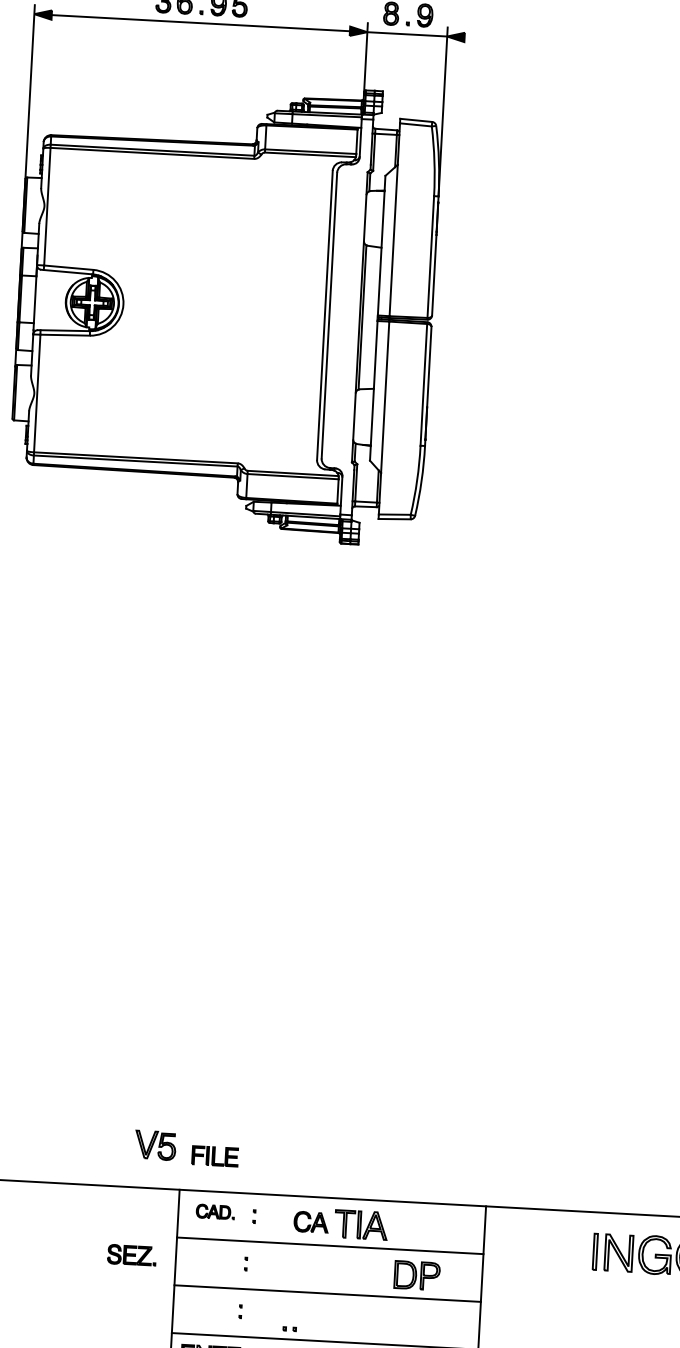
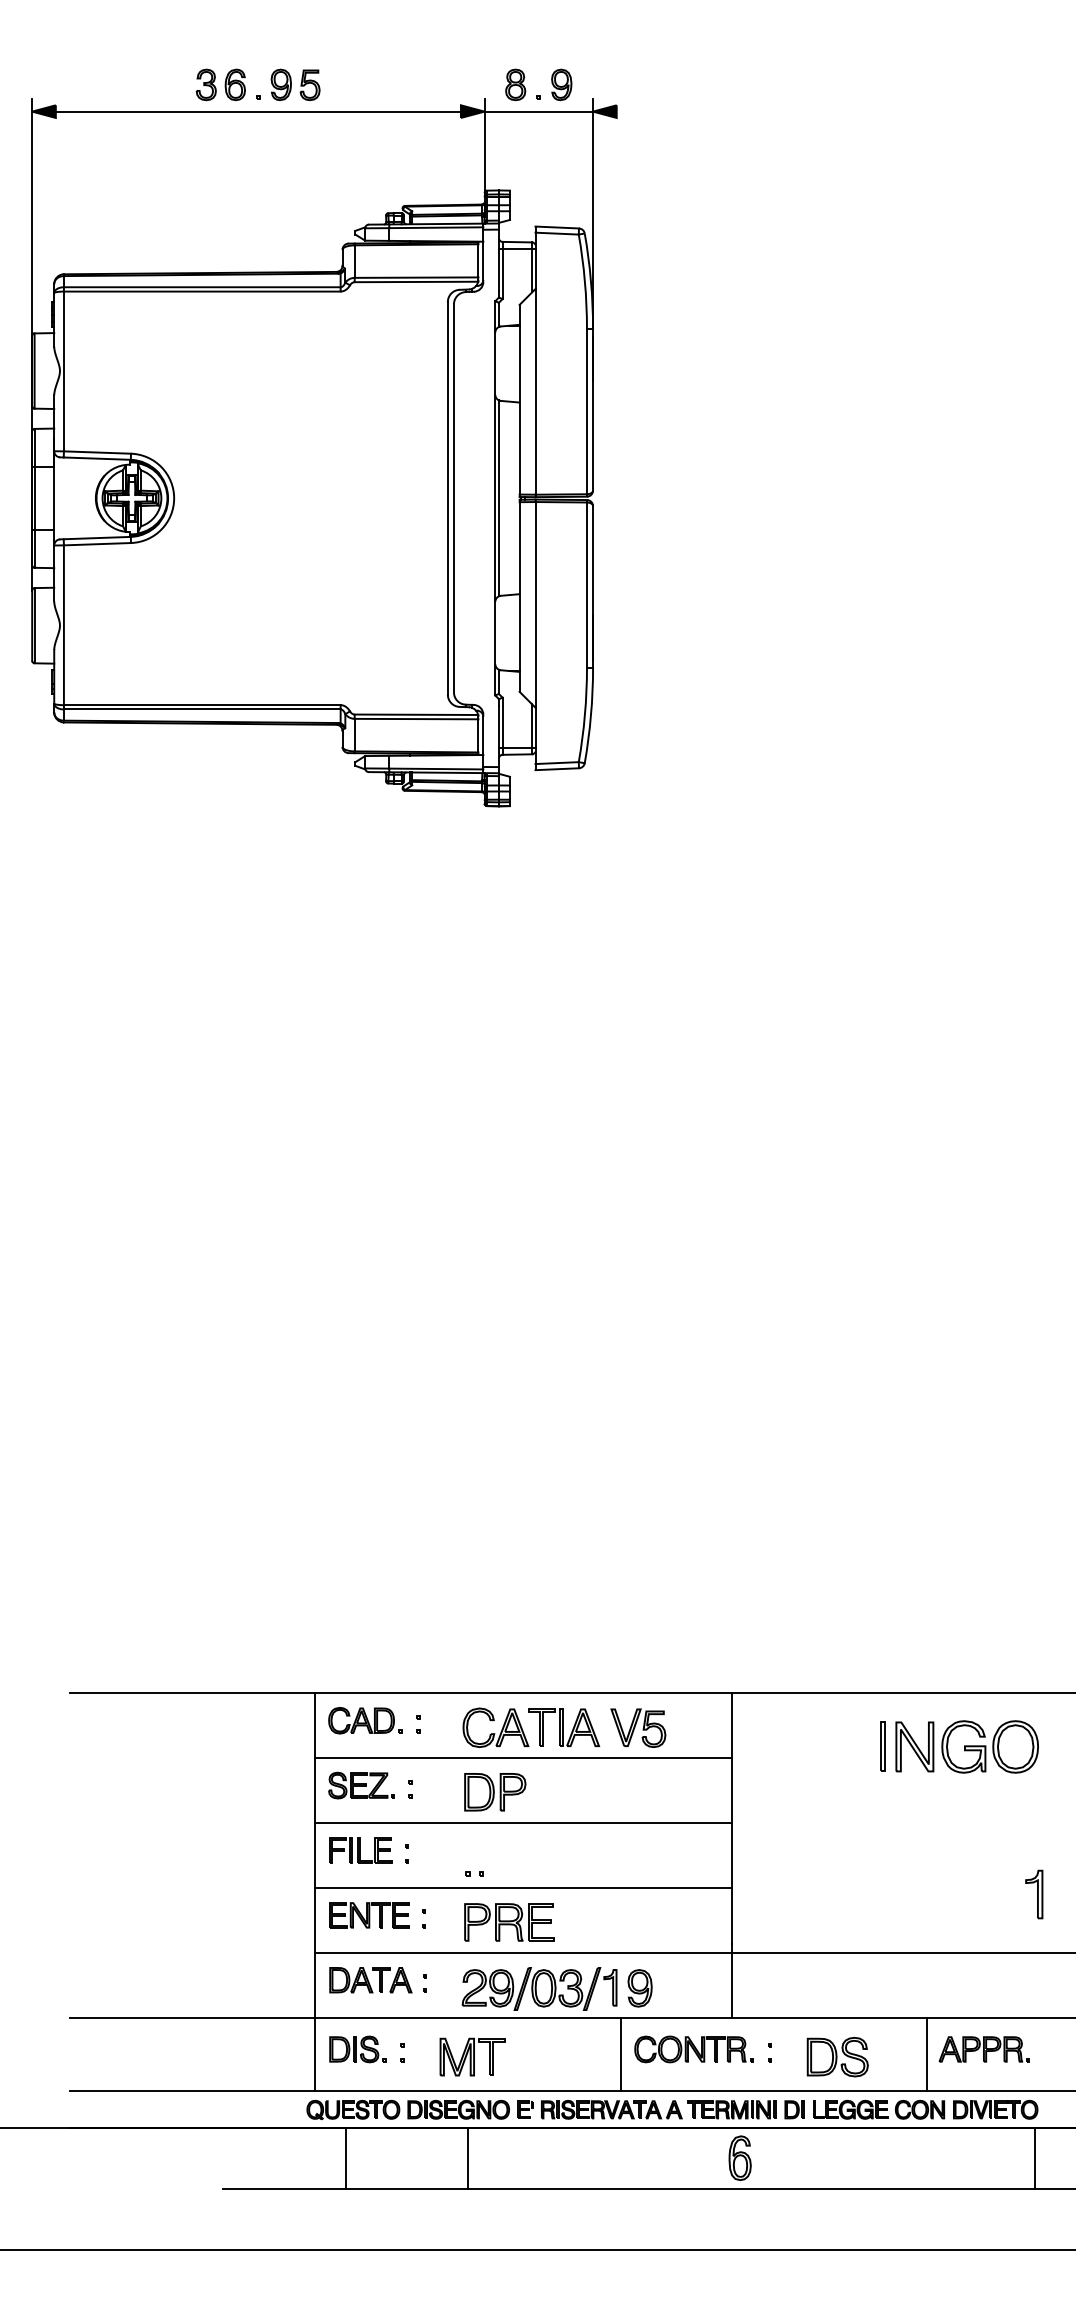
part: (155, 1145) -> (638, 1727), moved
part: (214, 1156) -> (360, 1850), moved
part: (215, 1211) -> (365, 1720), size x1.43
part: (310, 1222) -> (495, 1727), size x1.43
part: (132, 1255) -> (361, 1785), moved
part: (417, 1275) -> (495, 1792), moved

